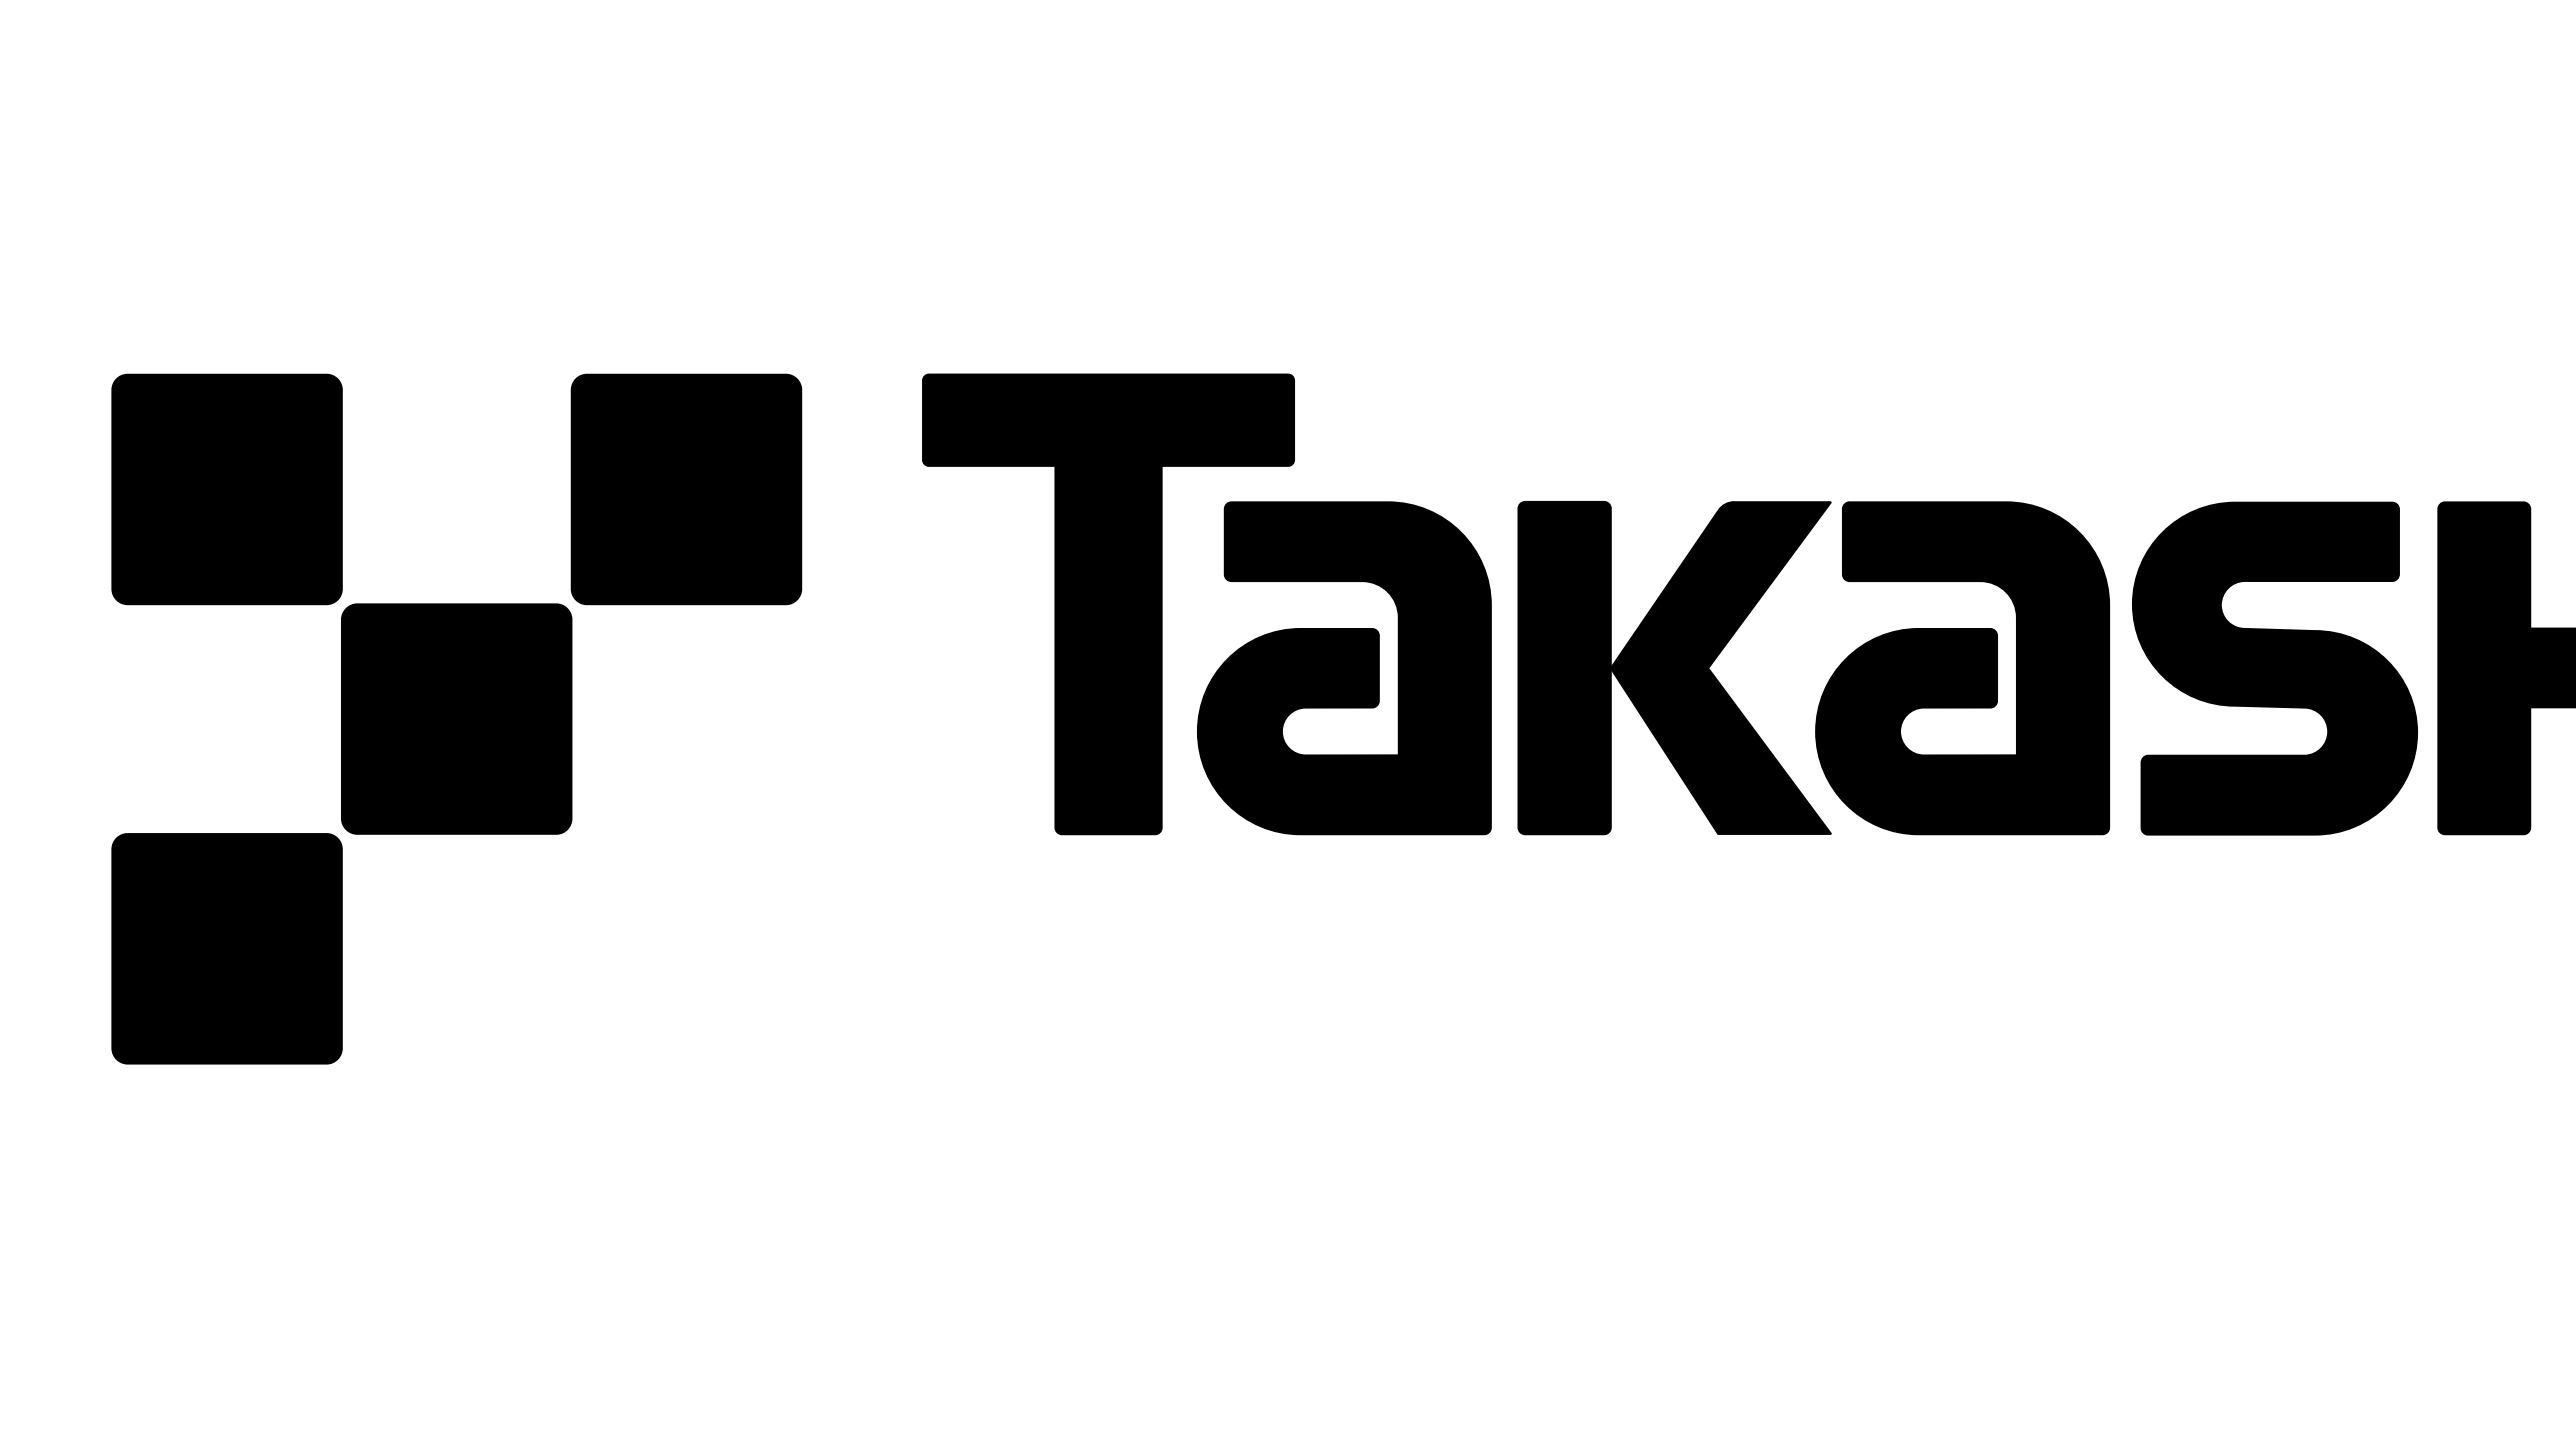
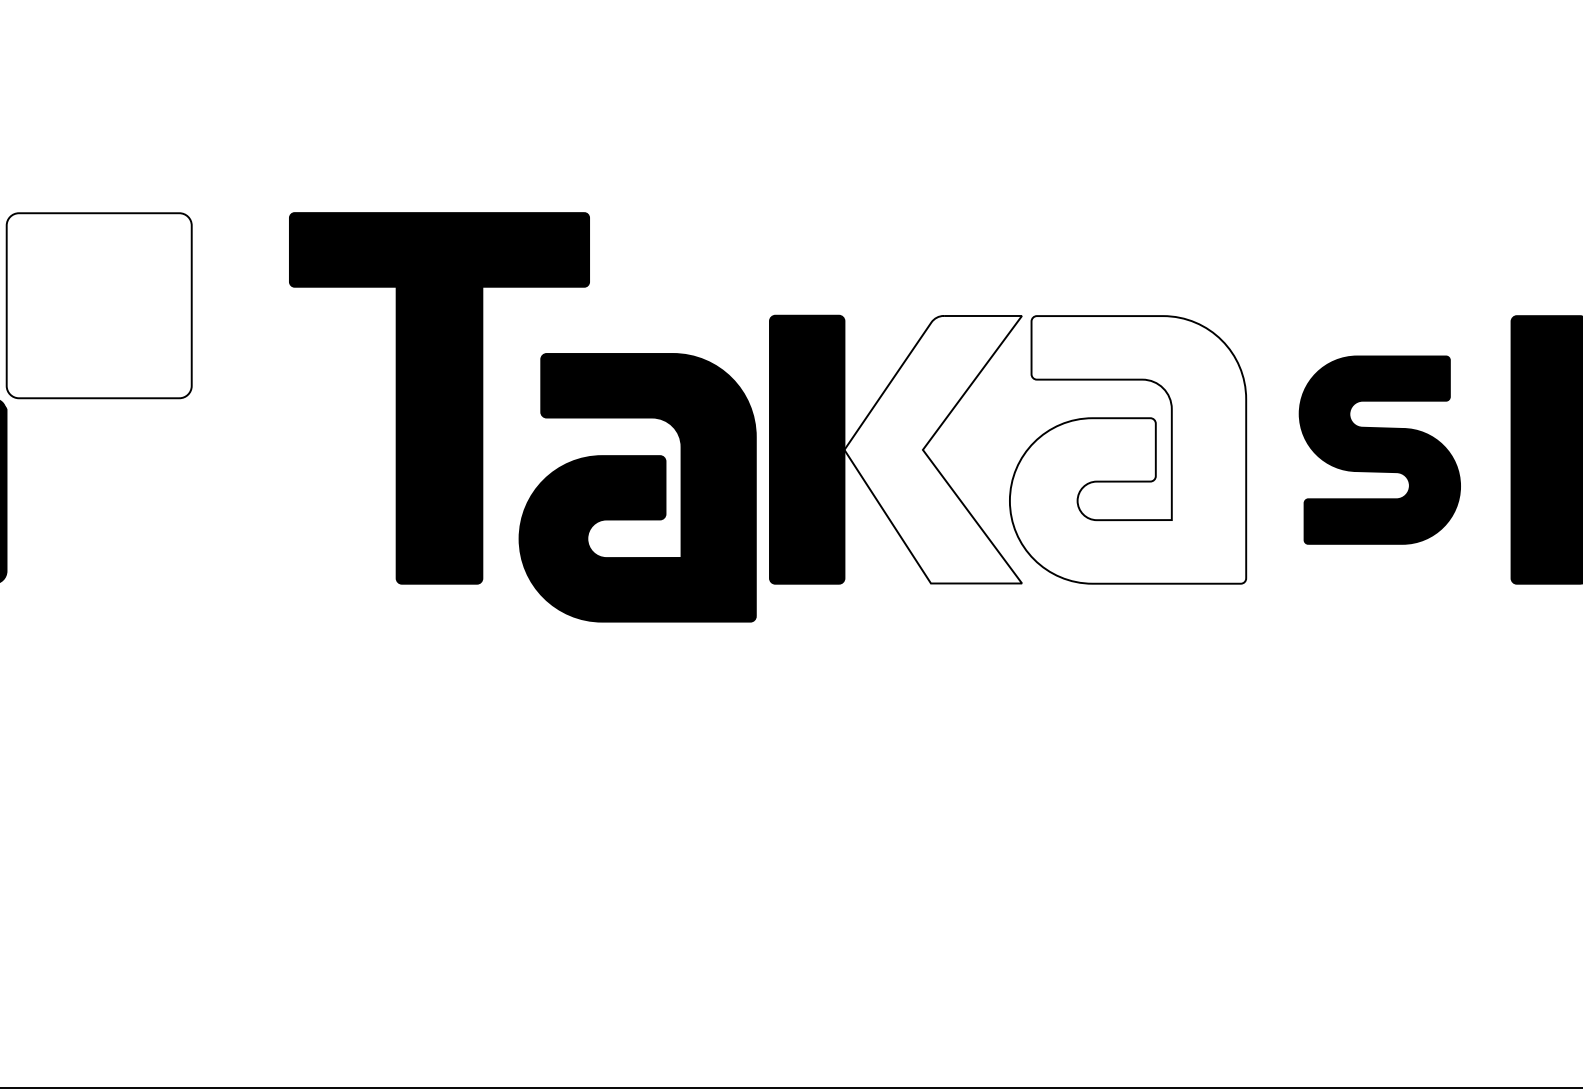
fill: (686, 489) -> (99, 305), removed
fill: (1720, 667) -> (932, 449), removed
part: (1344, 668) -> (637, 487), moved
fill: (1962, 668) -> (1127, 450), removed
part: (2274, 668) -> (1379, 450), size x0.7

